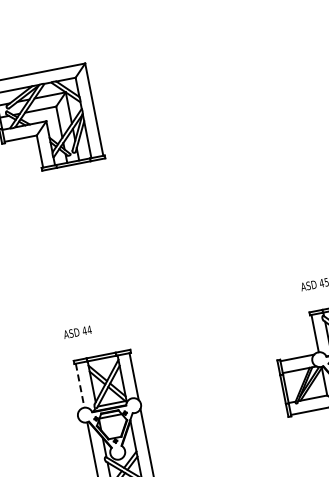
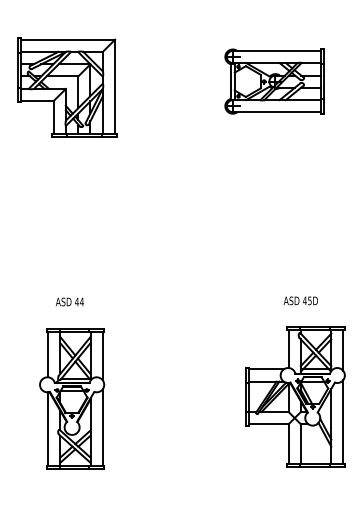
part: (249, 73) -> (274, 81), added
text: (77, 331) -> (69, 301), moved
line: (80, 386) -> (48, 355), dashed -> solid

